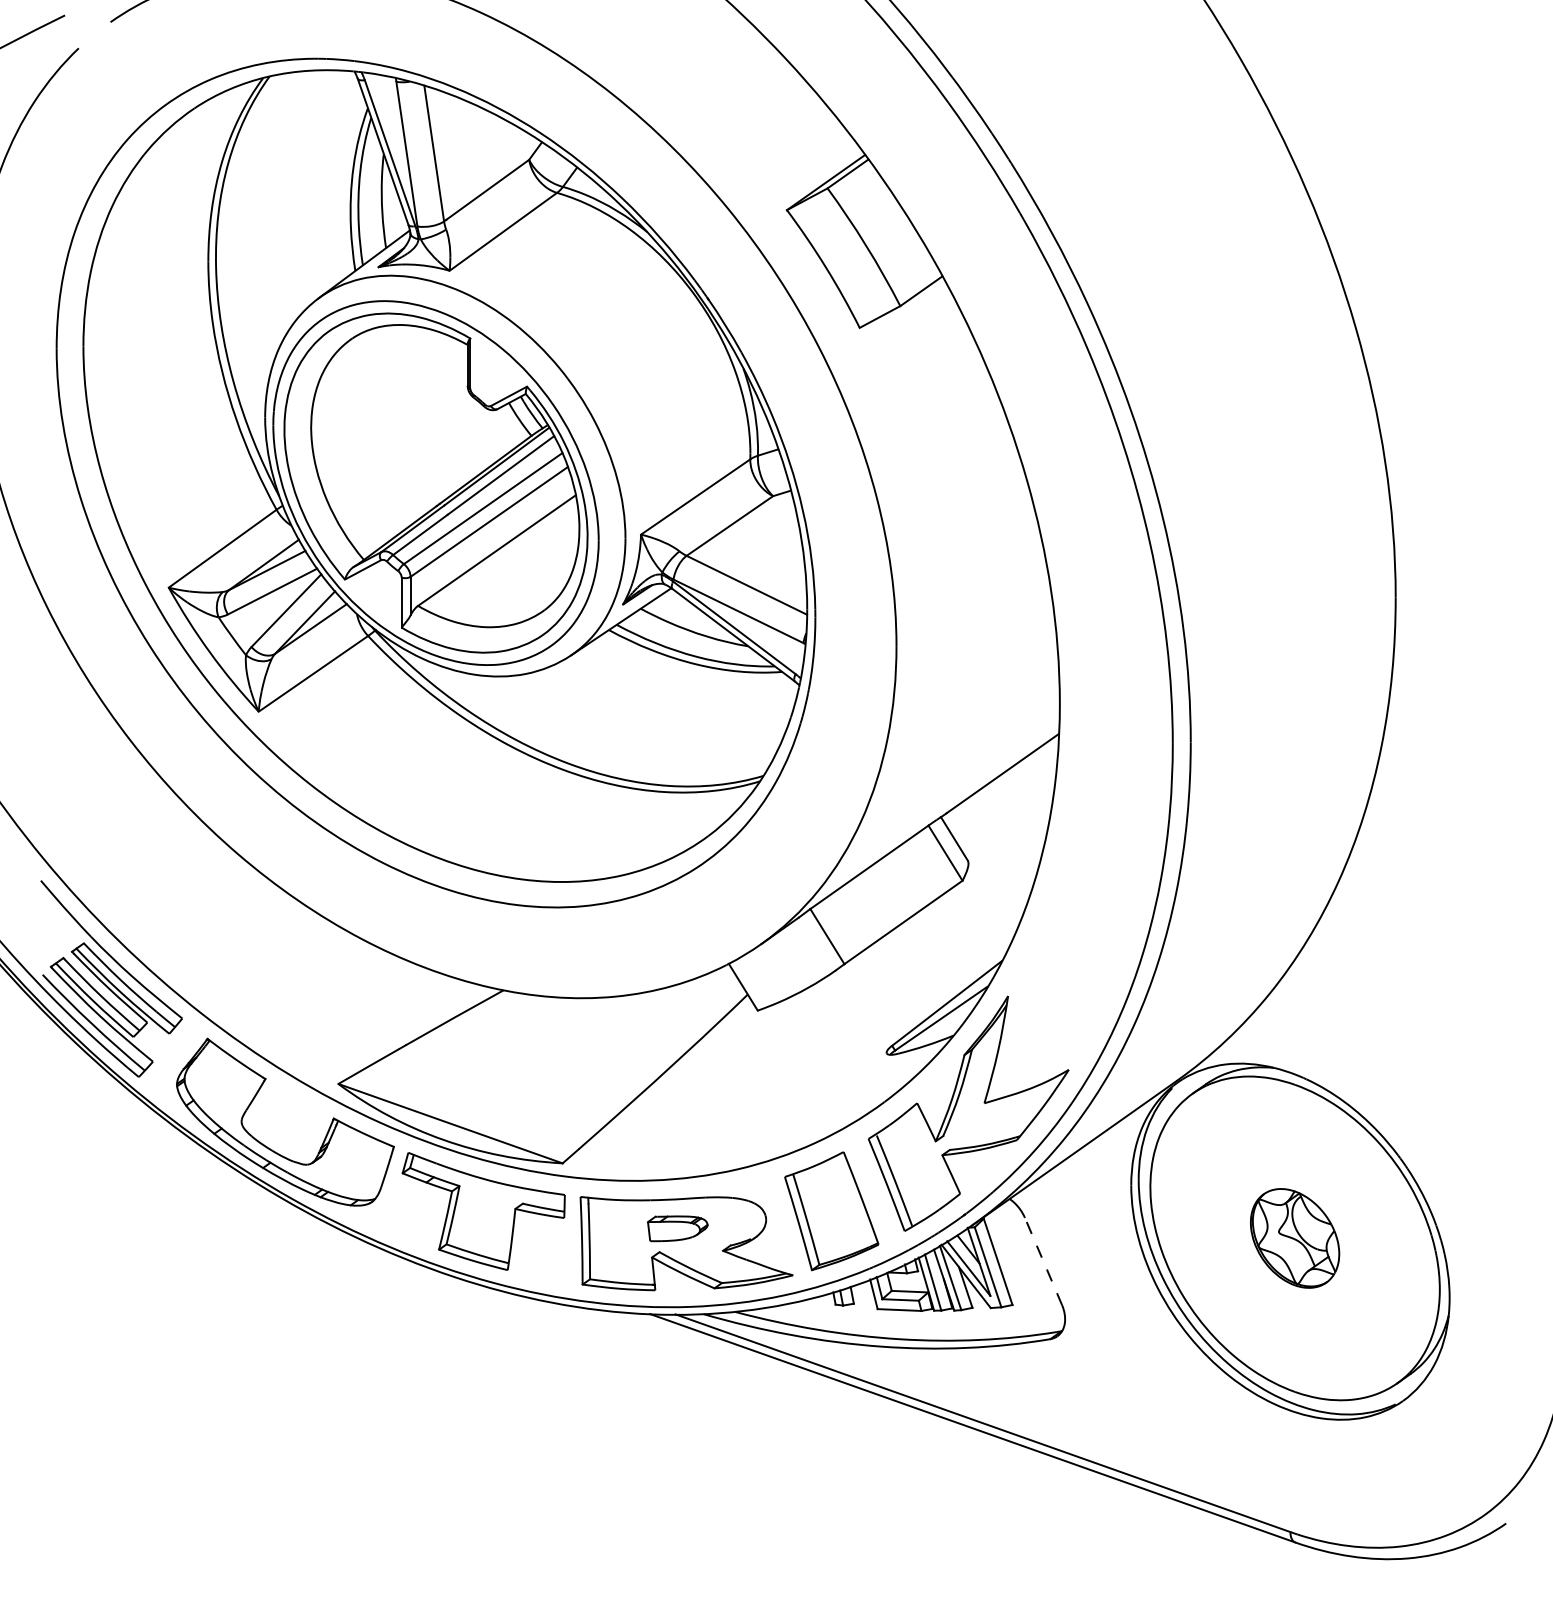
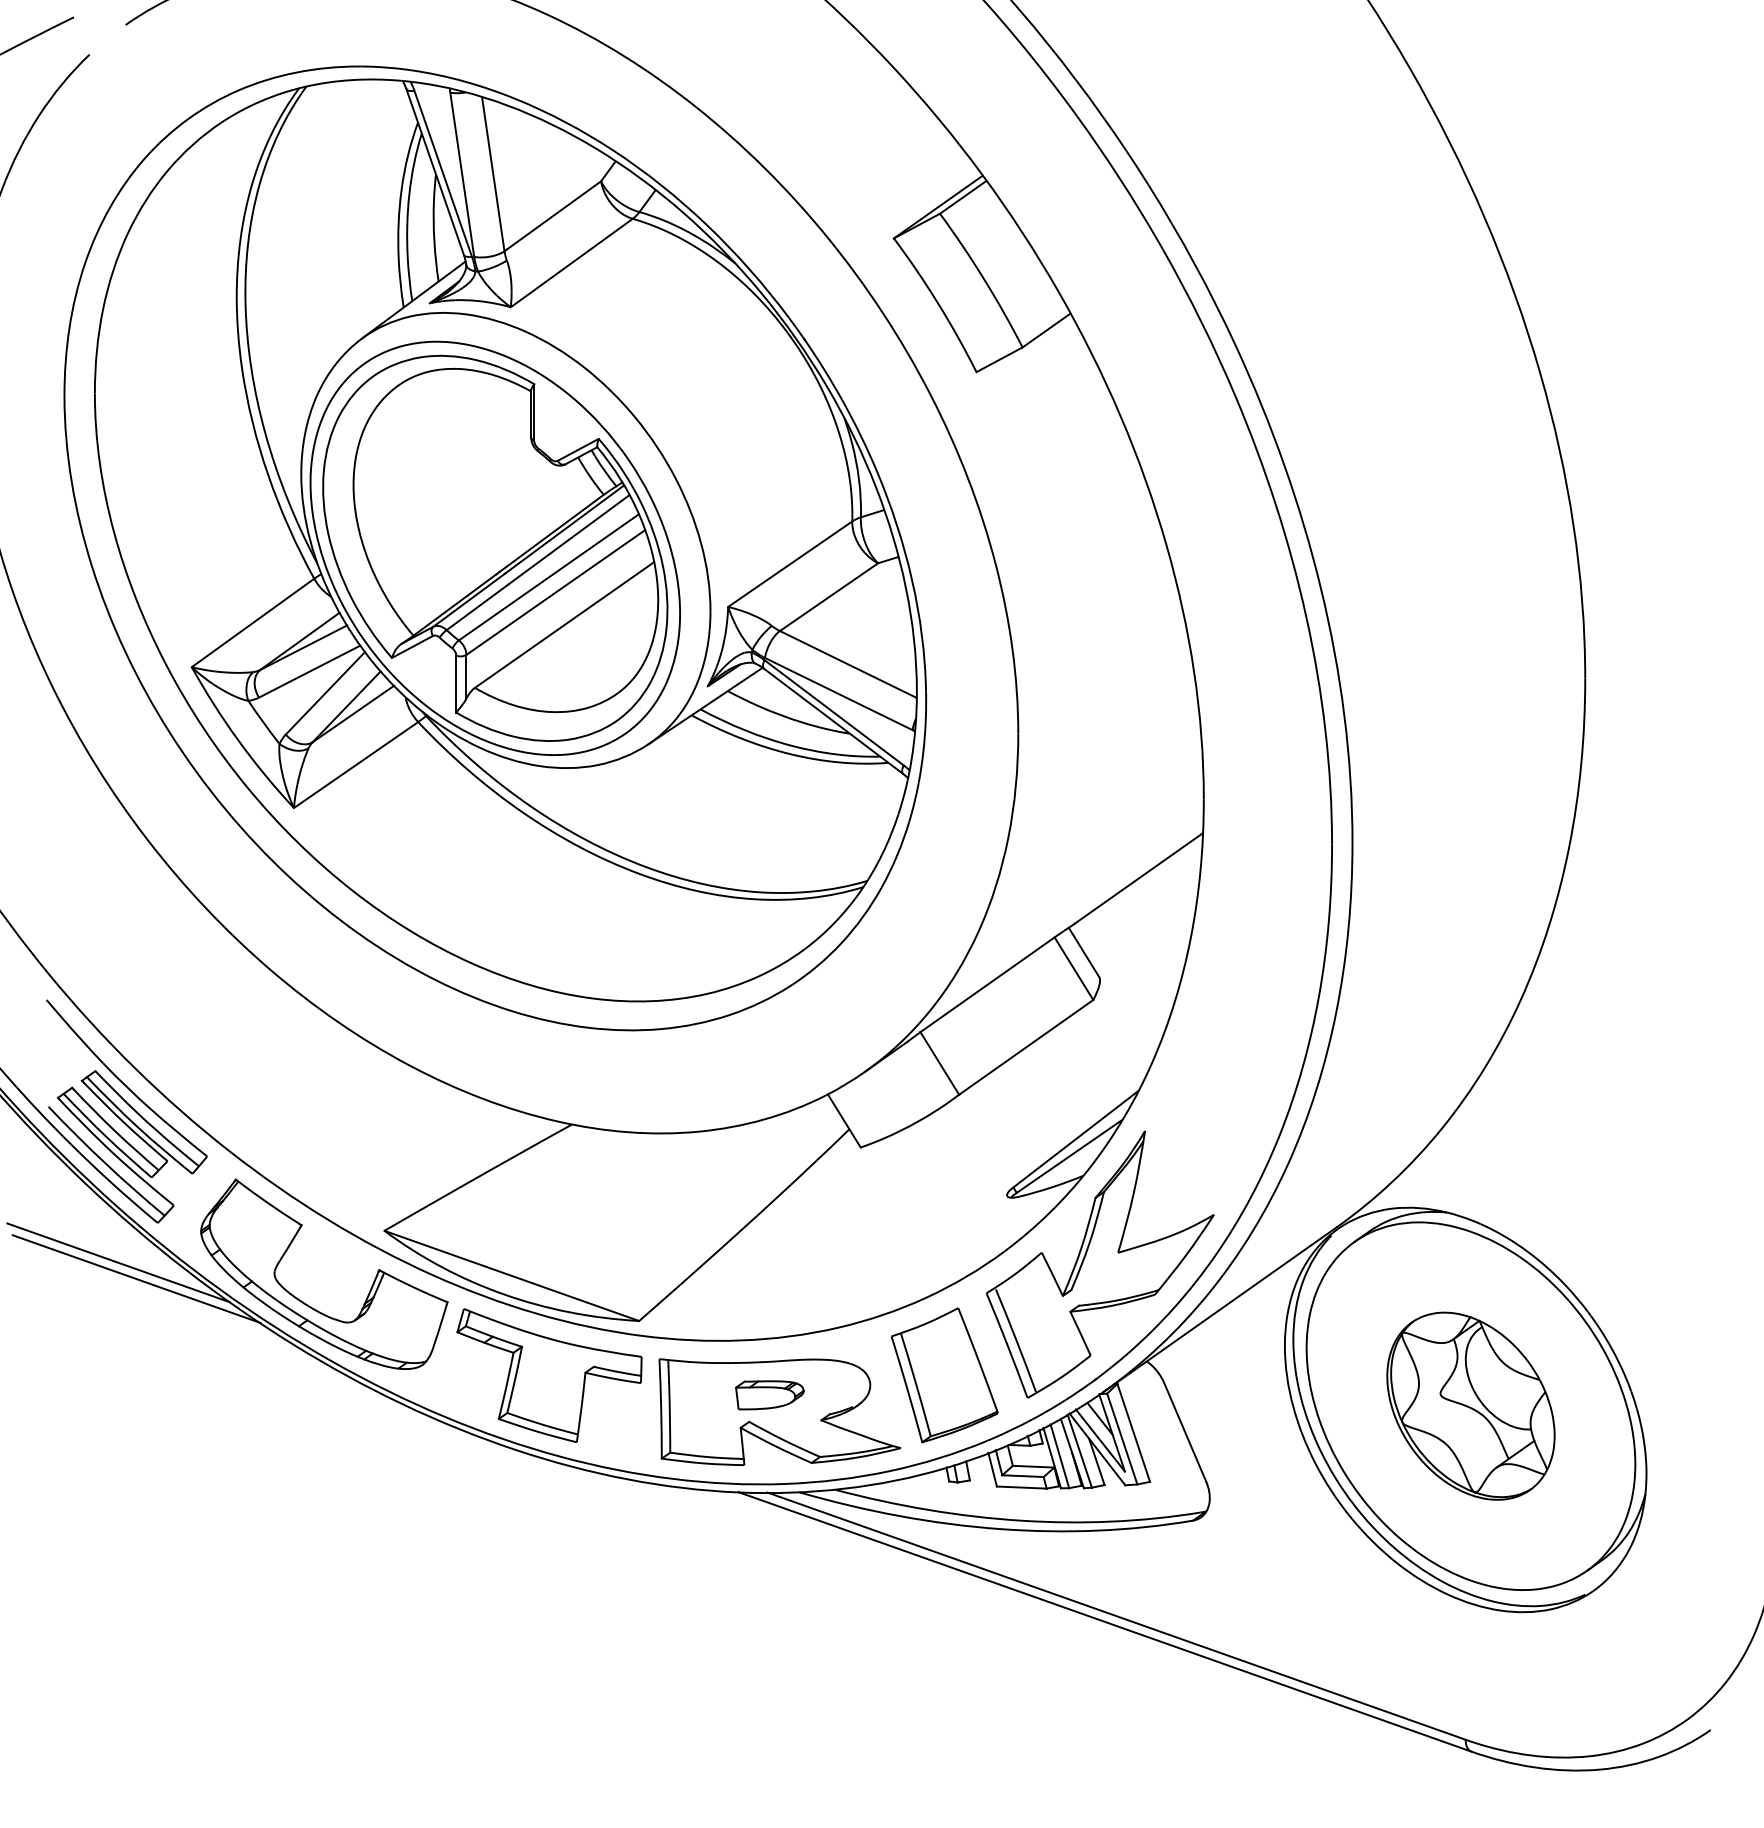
line: (104, 1111) -> (118, 1262), added
line: (120, 1126) -> (136, 1279), added
part: (1294, 1238) -> (1470, 1406), size x1.67
line: (1043, 1261) -> (1185, 1432), dashed -> solid

